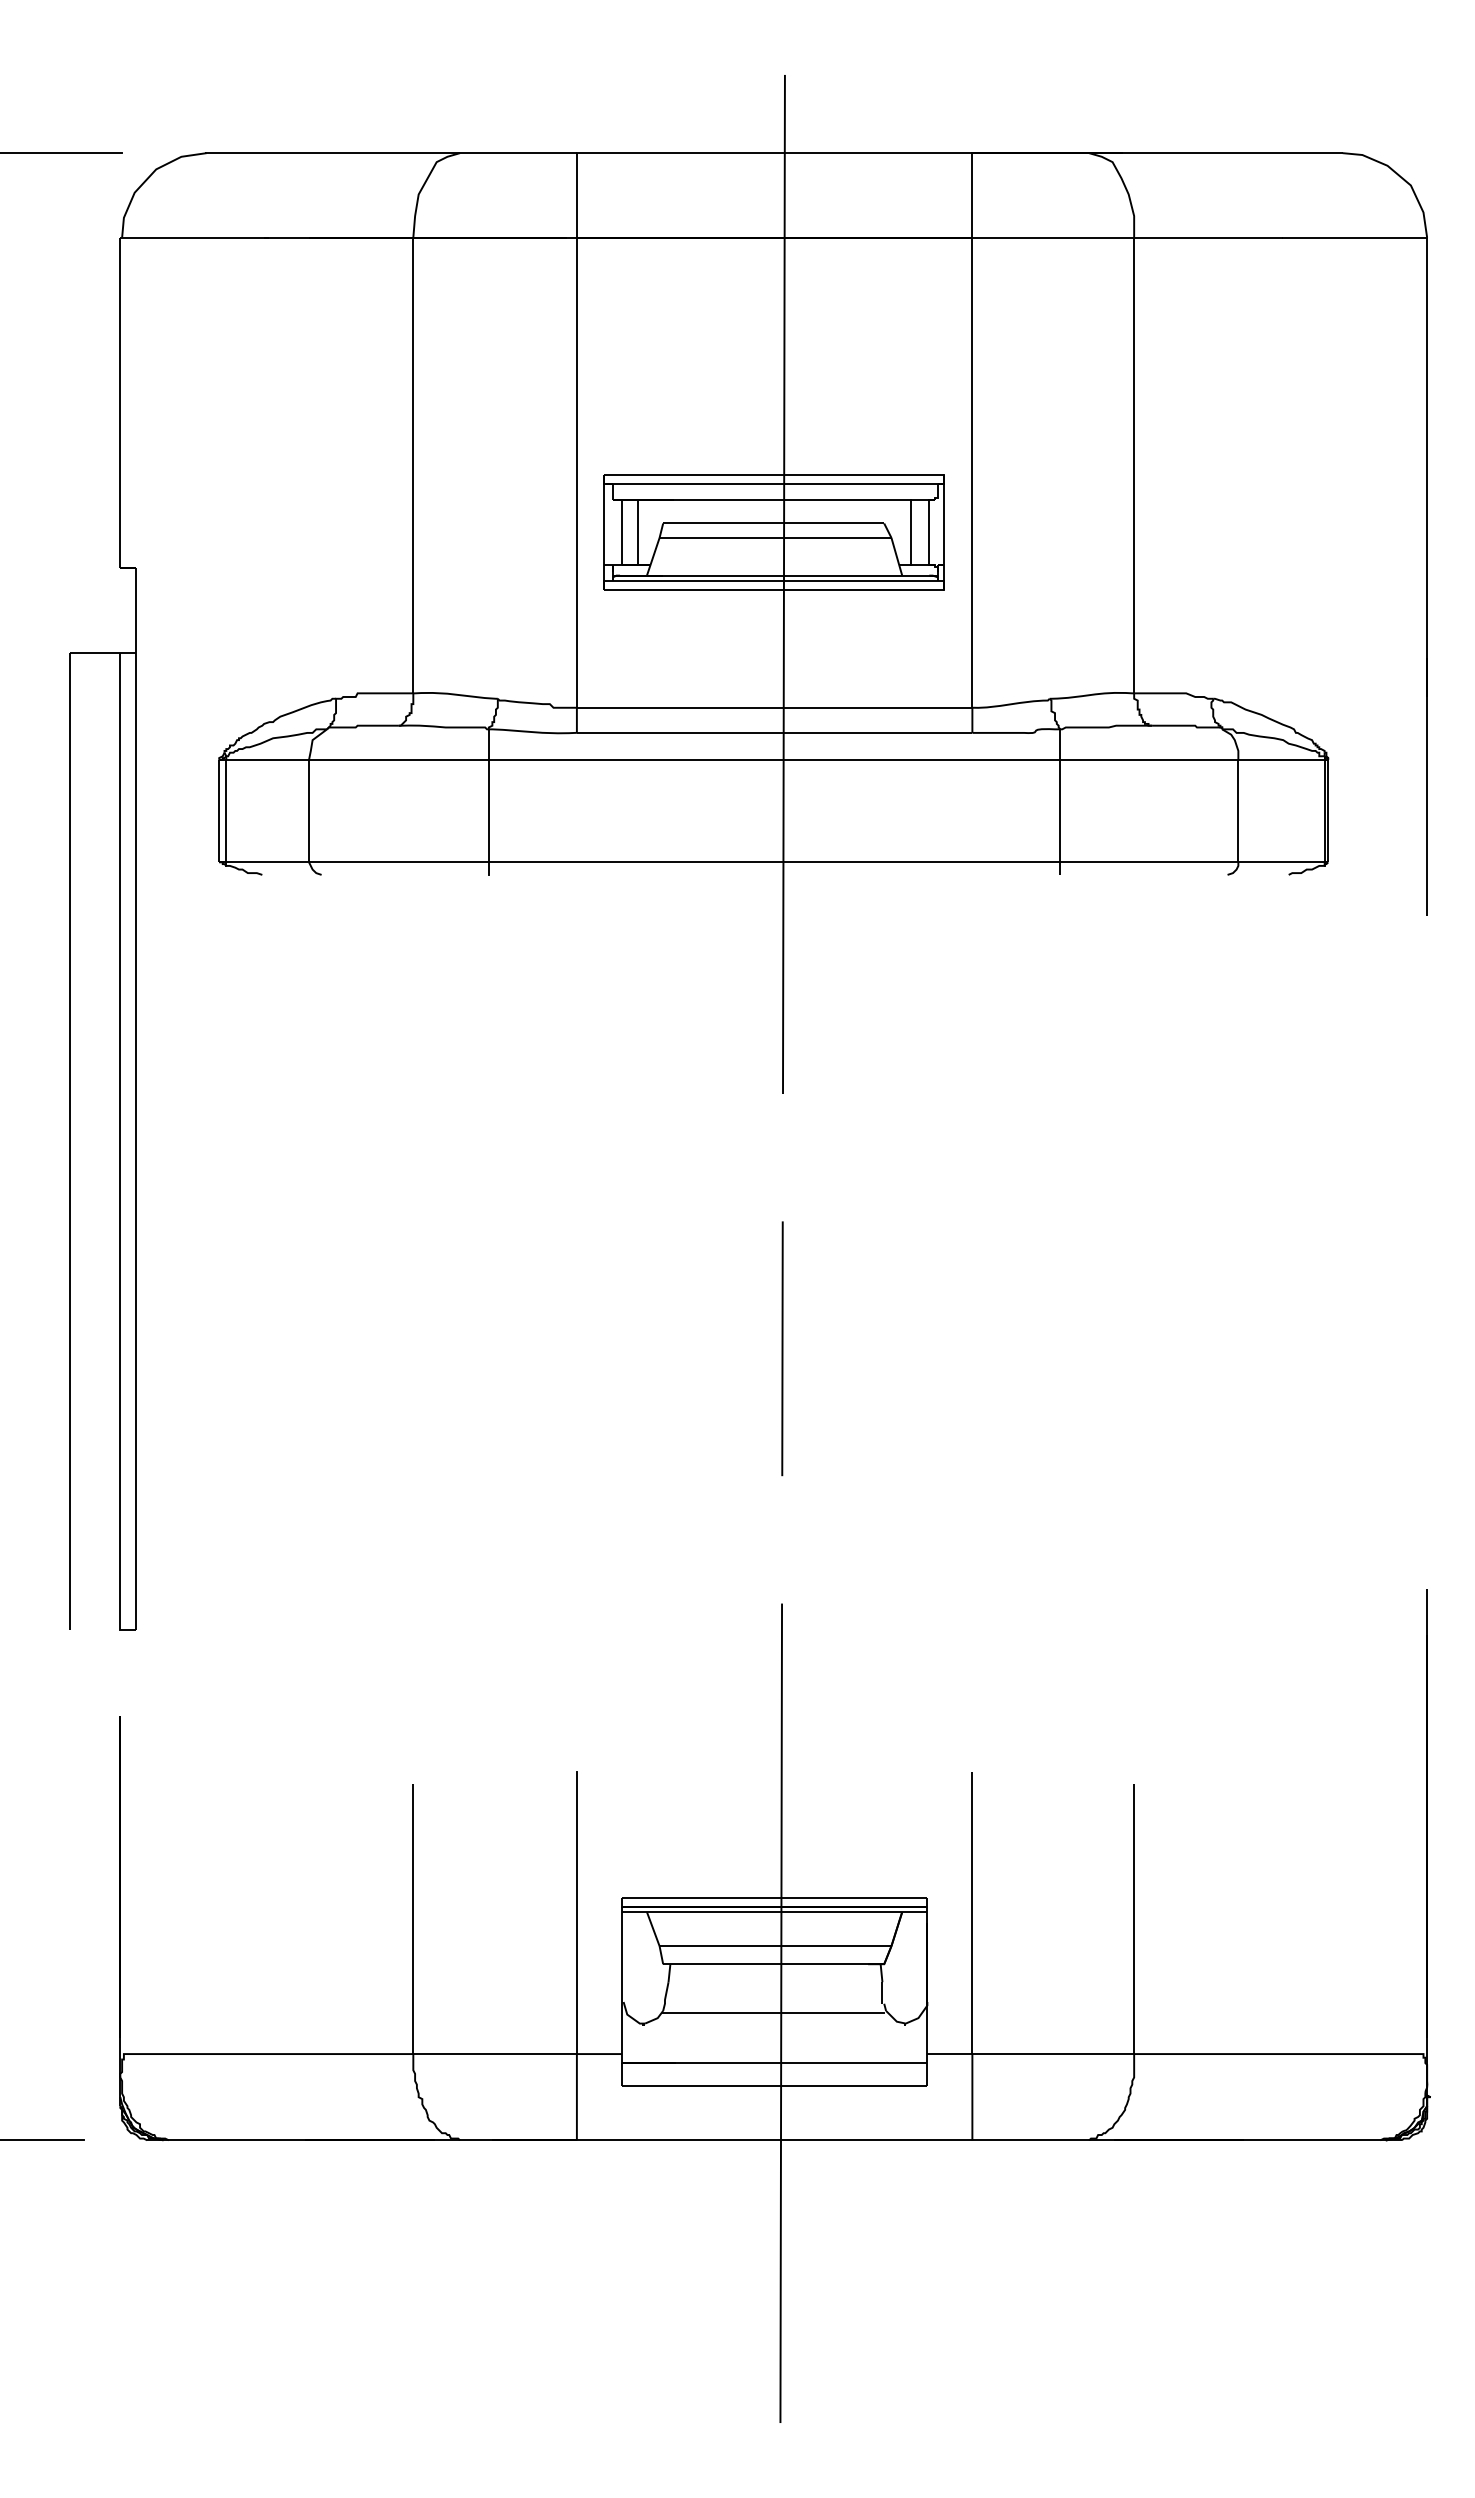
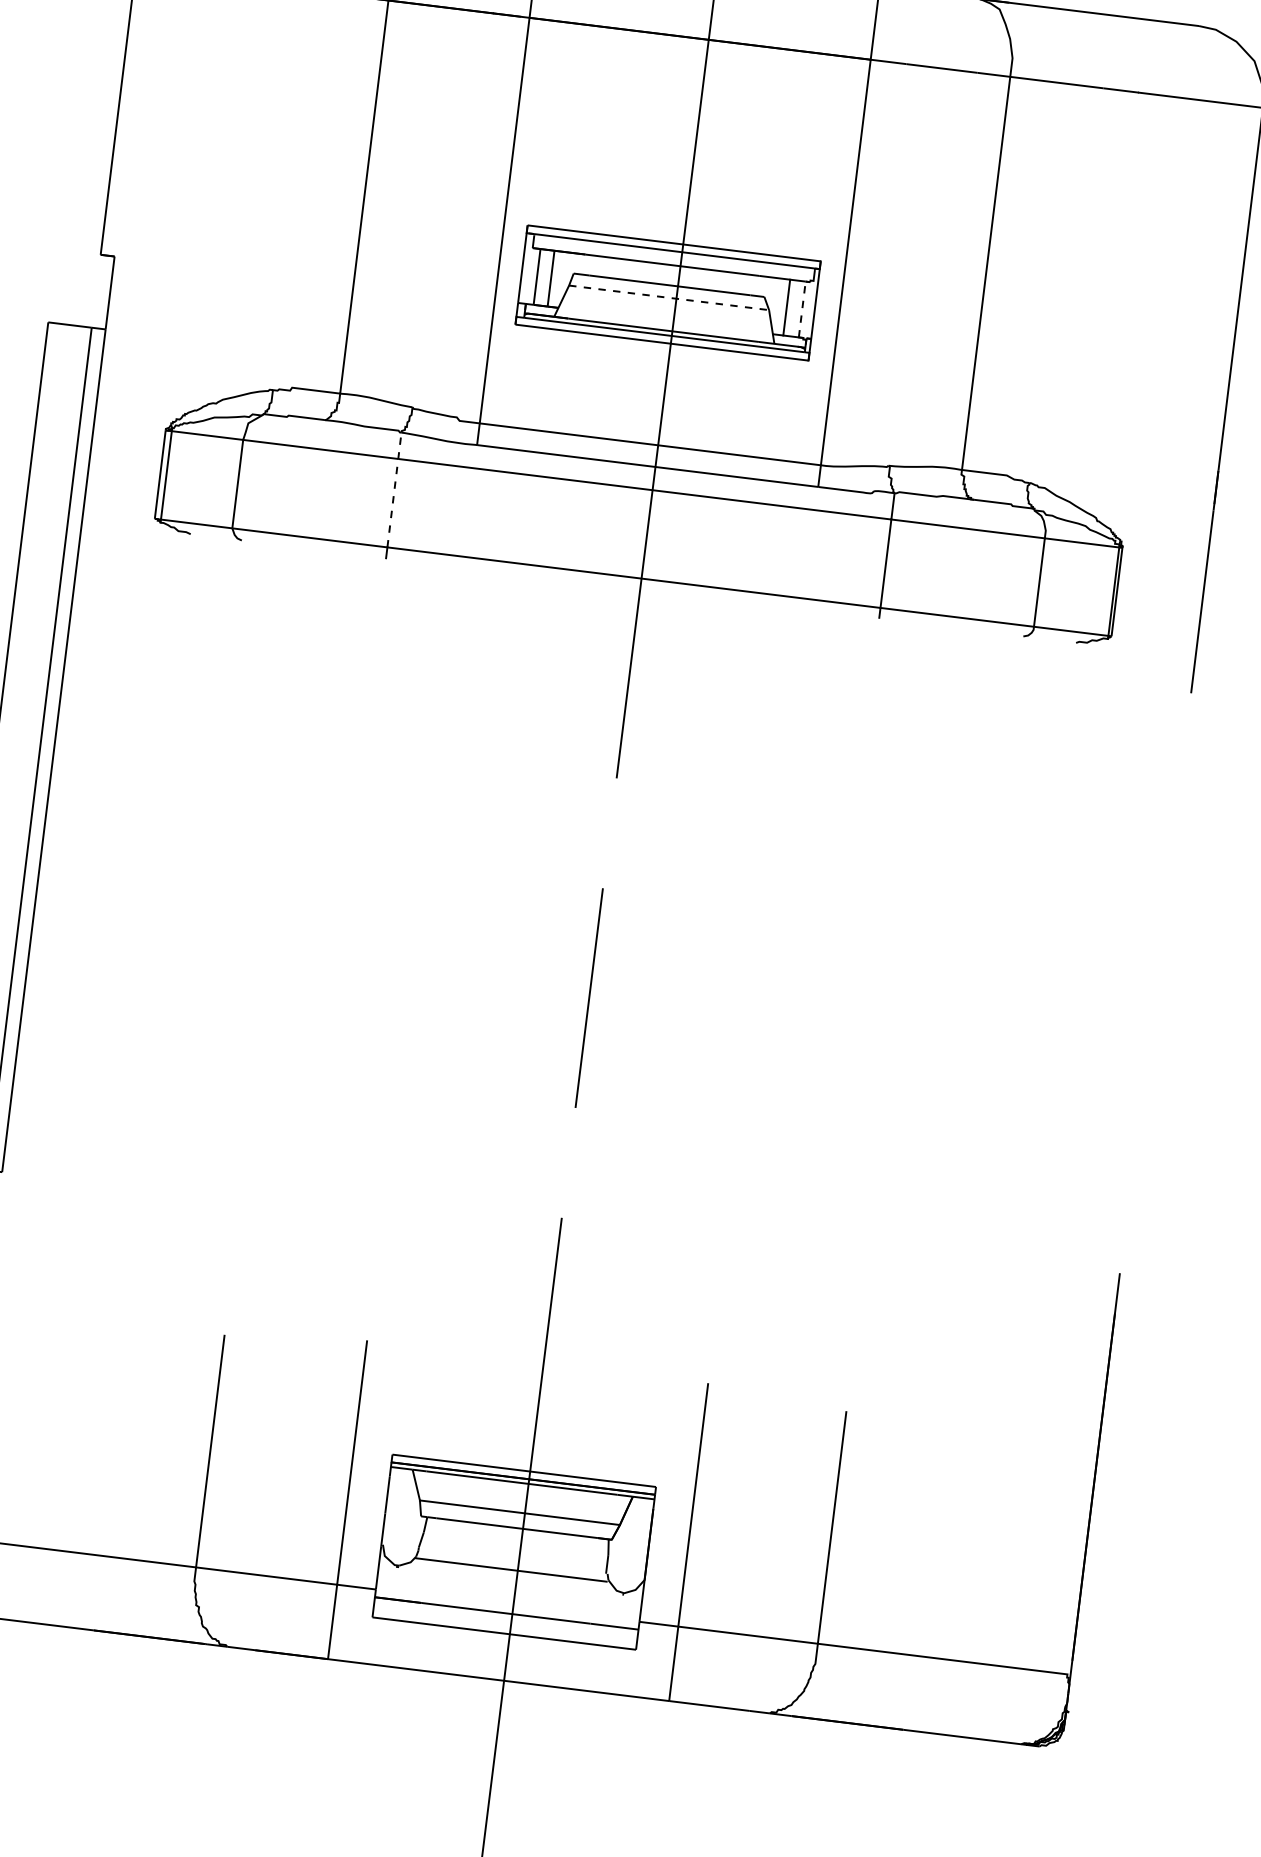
line: (929, 532) -> (802, 309), solid -> dashed
line: (775, 537) -> (669, 297), solid -> dashed
line: (488, 794) -> (394, 488), solid -> dashed

